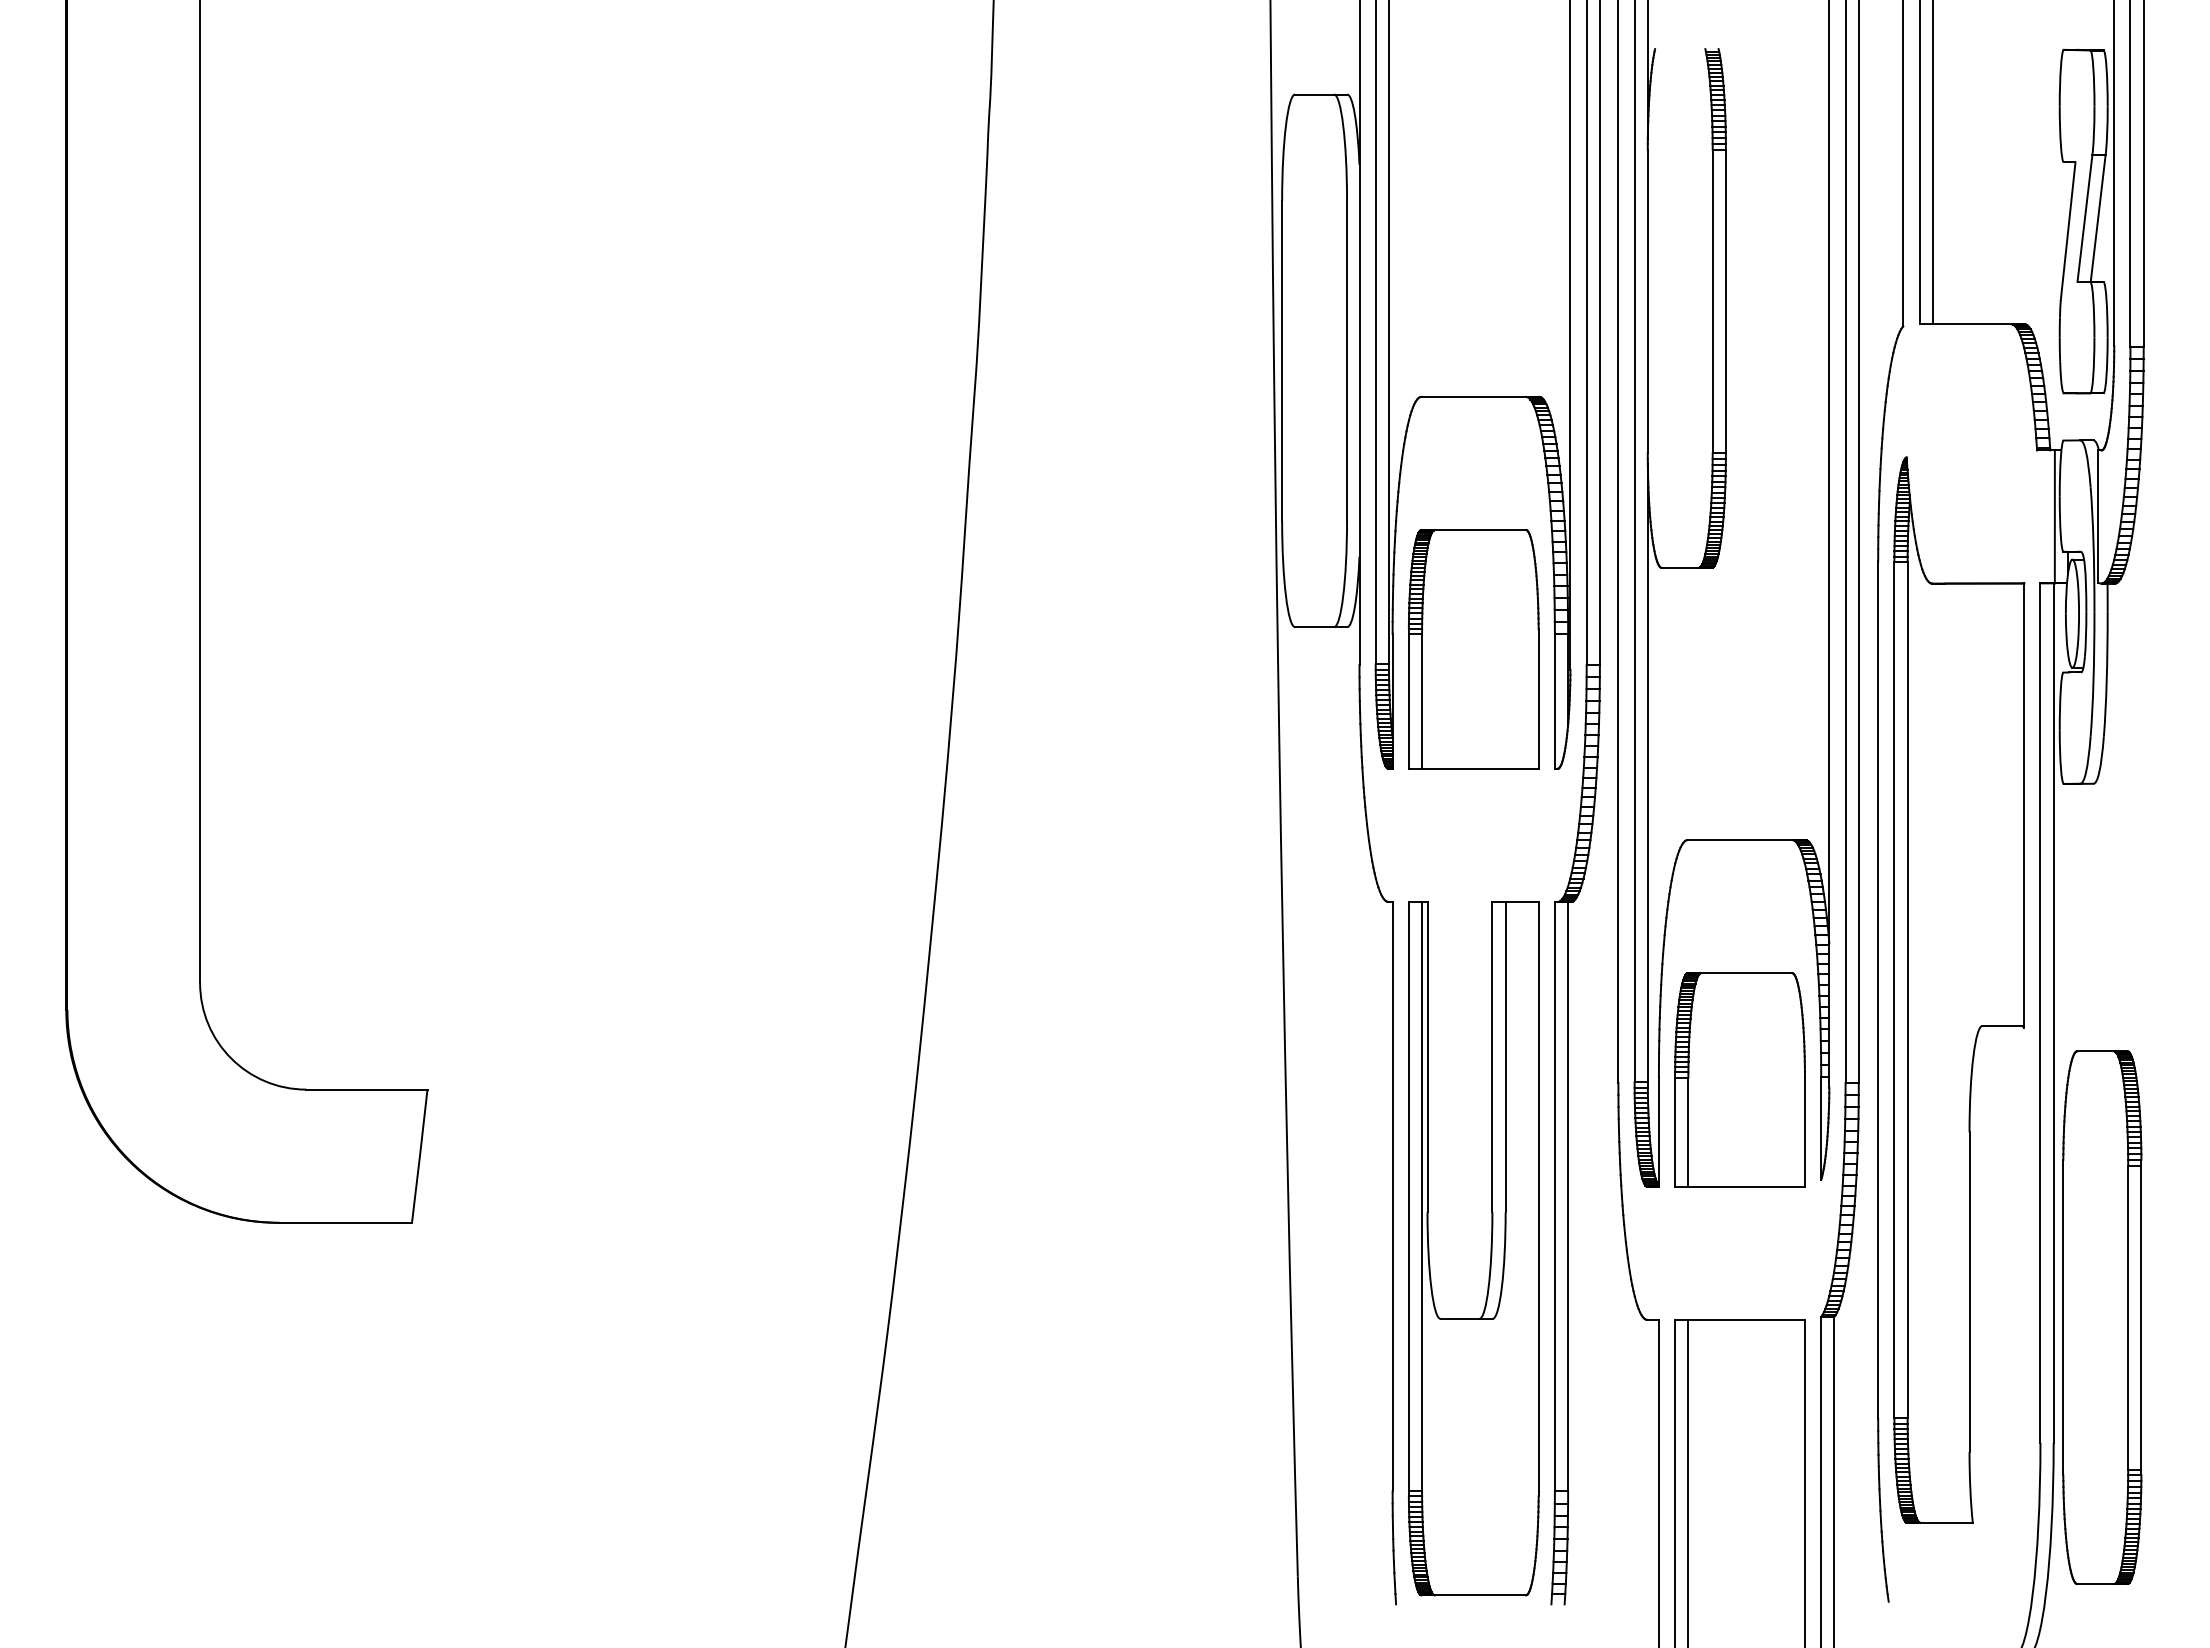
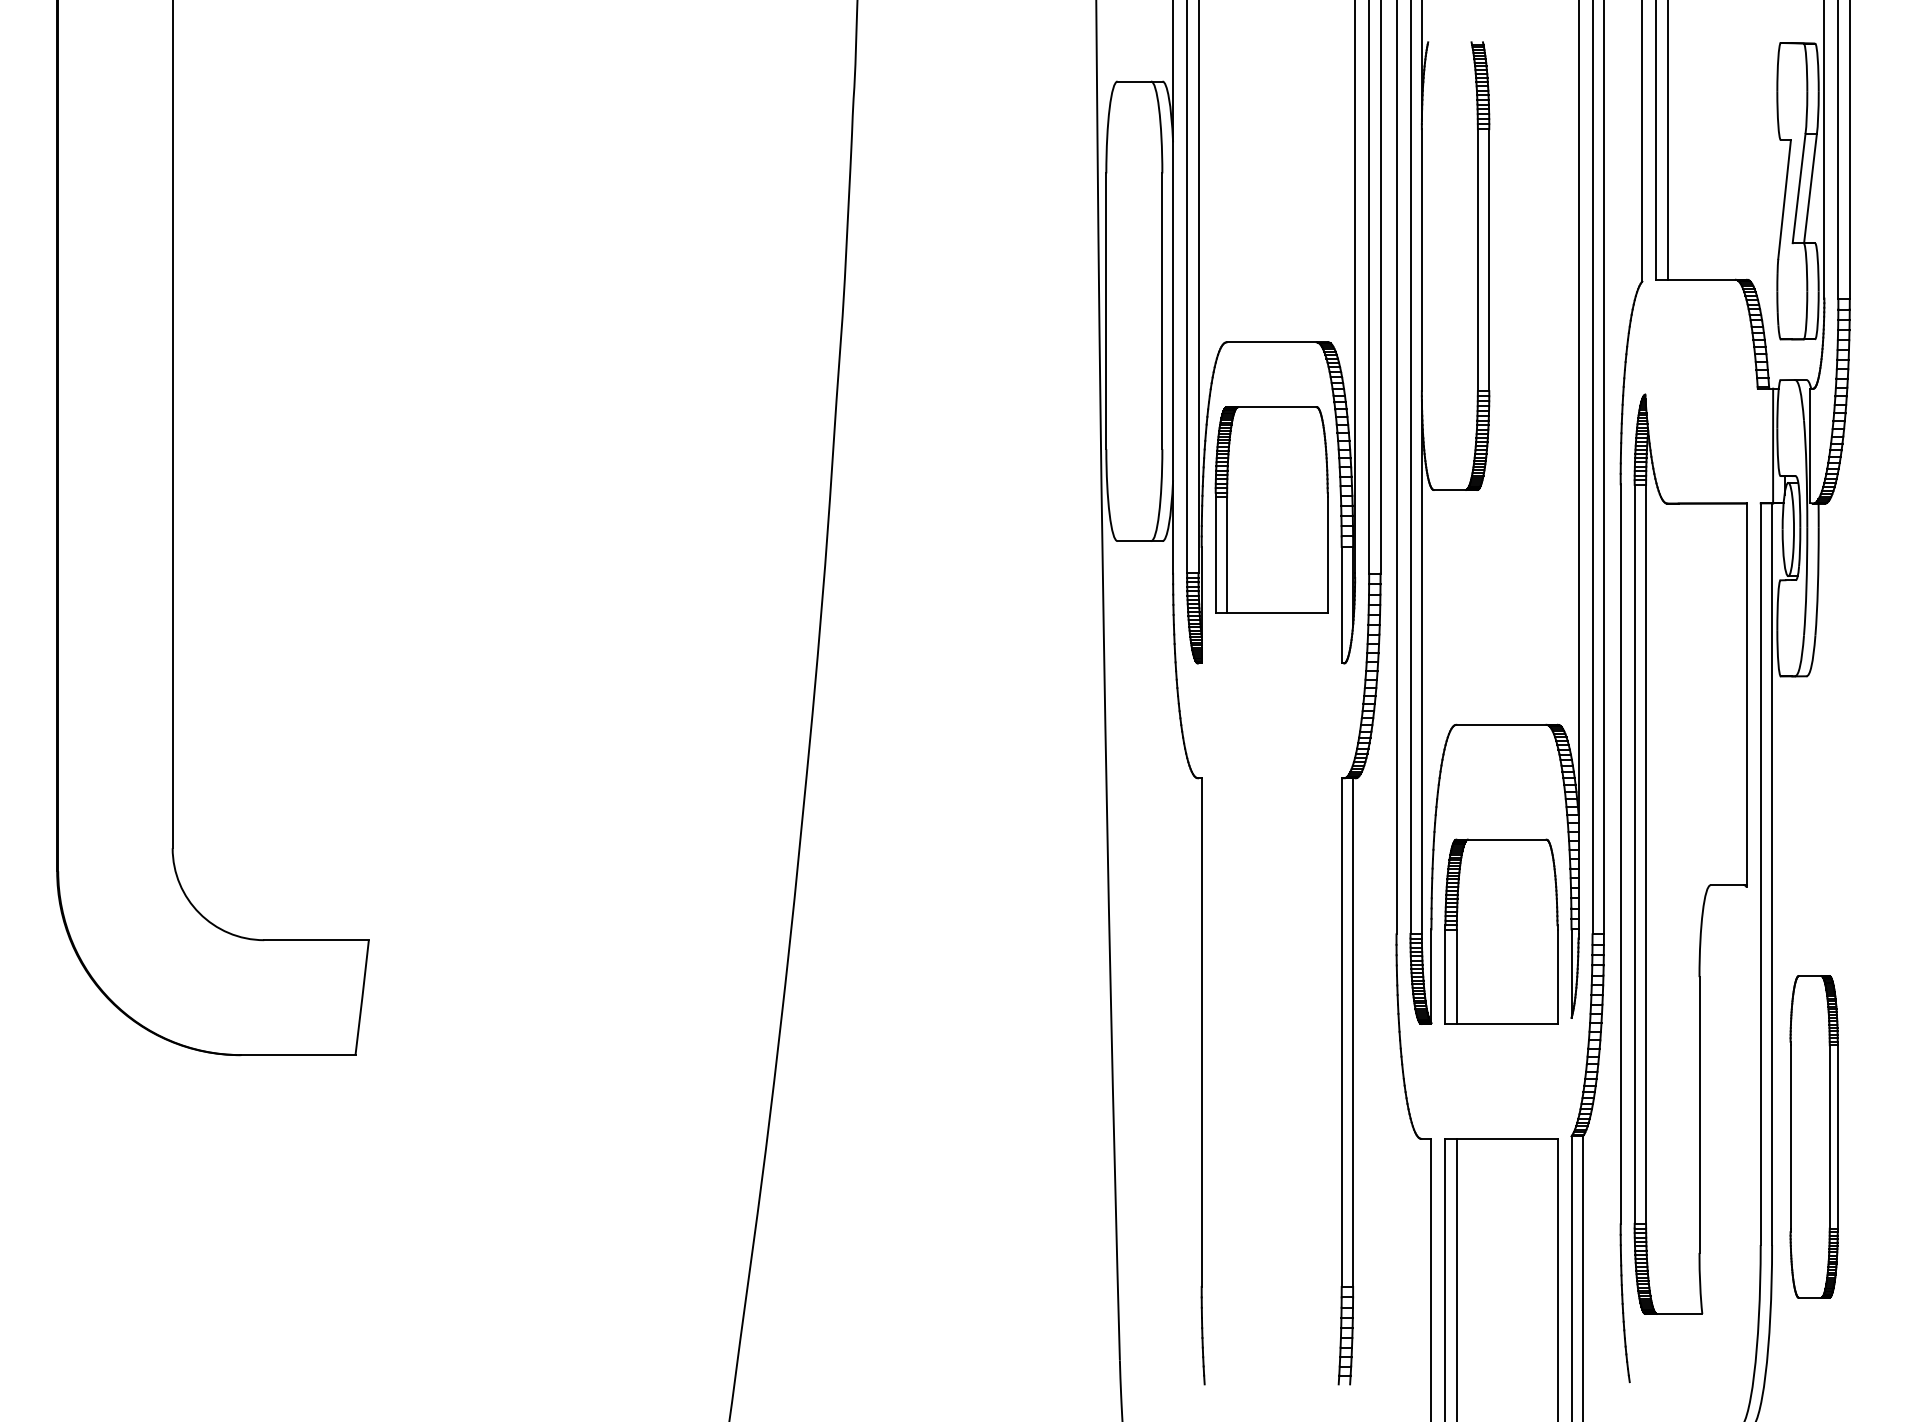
part: (1473, 649) -> (1271, 510), moved
part: (1490, 1248) -> (1286, 1077), removed
part: (2102, 1317) -> (1814, 1136), size x0.7

